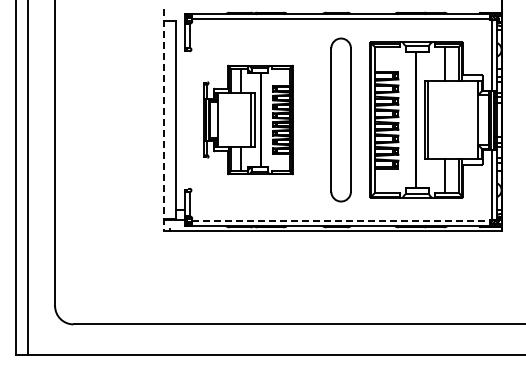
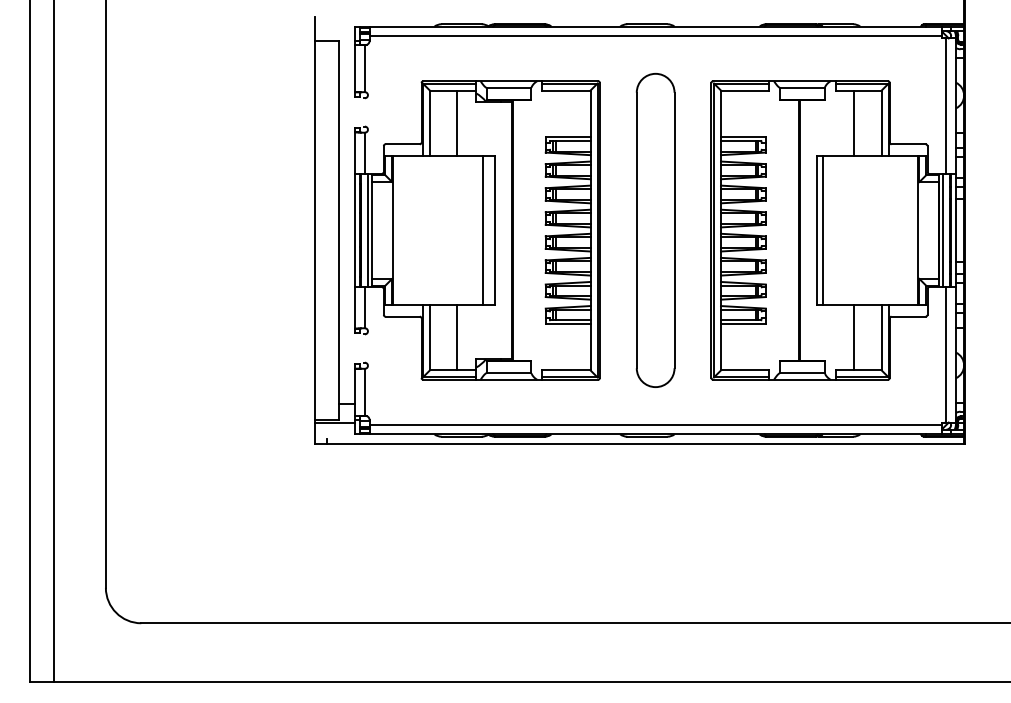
part: (248, 119) -> (477, 229), size x1.43
line: (164, 120) -> (316, 231), dashed -> solid
line: (341, 221) -> (656, 425), dashed -> solid

